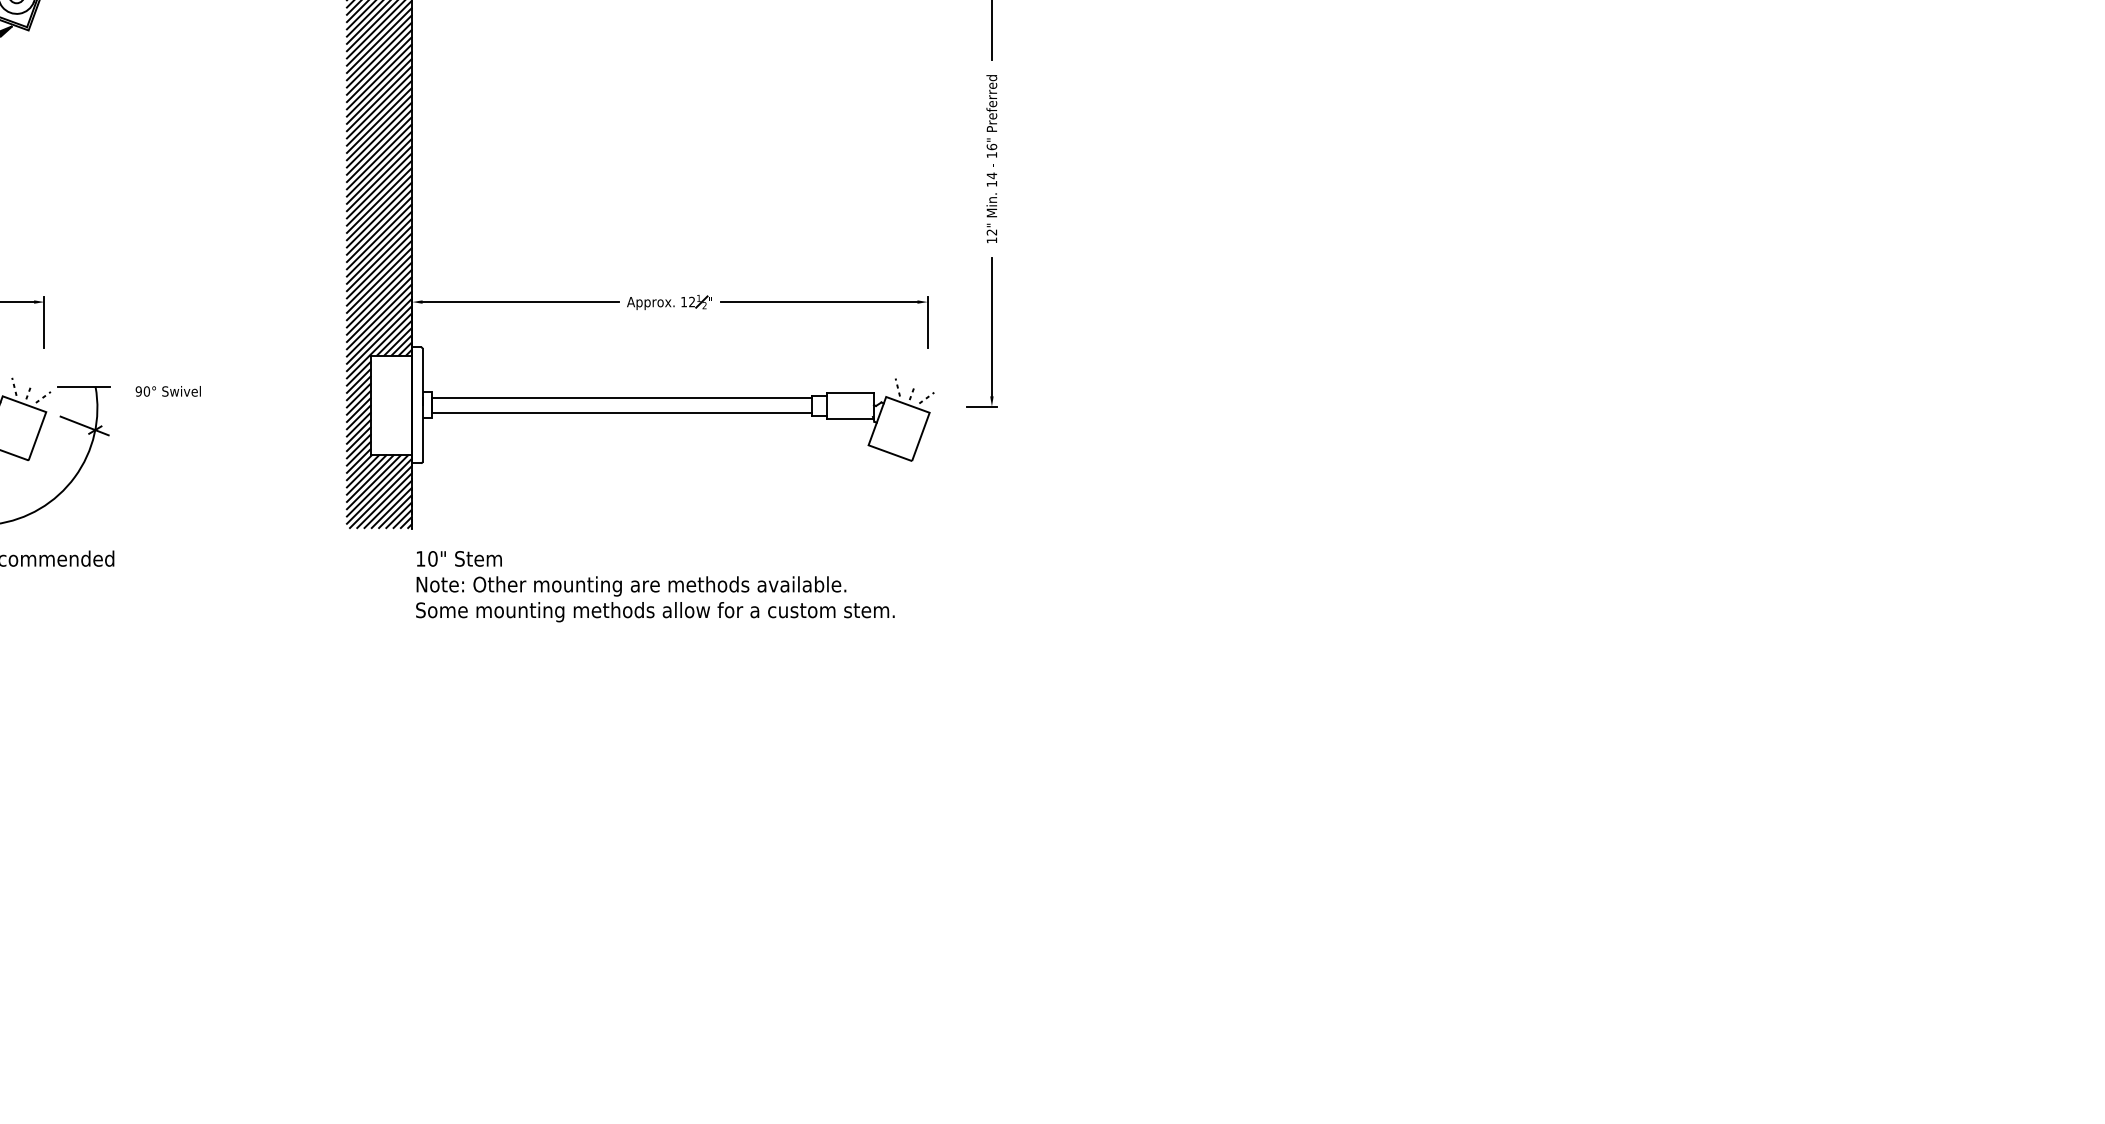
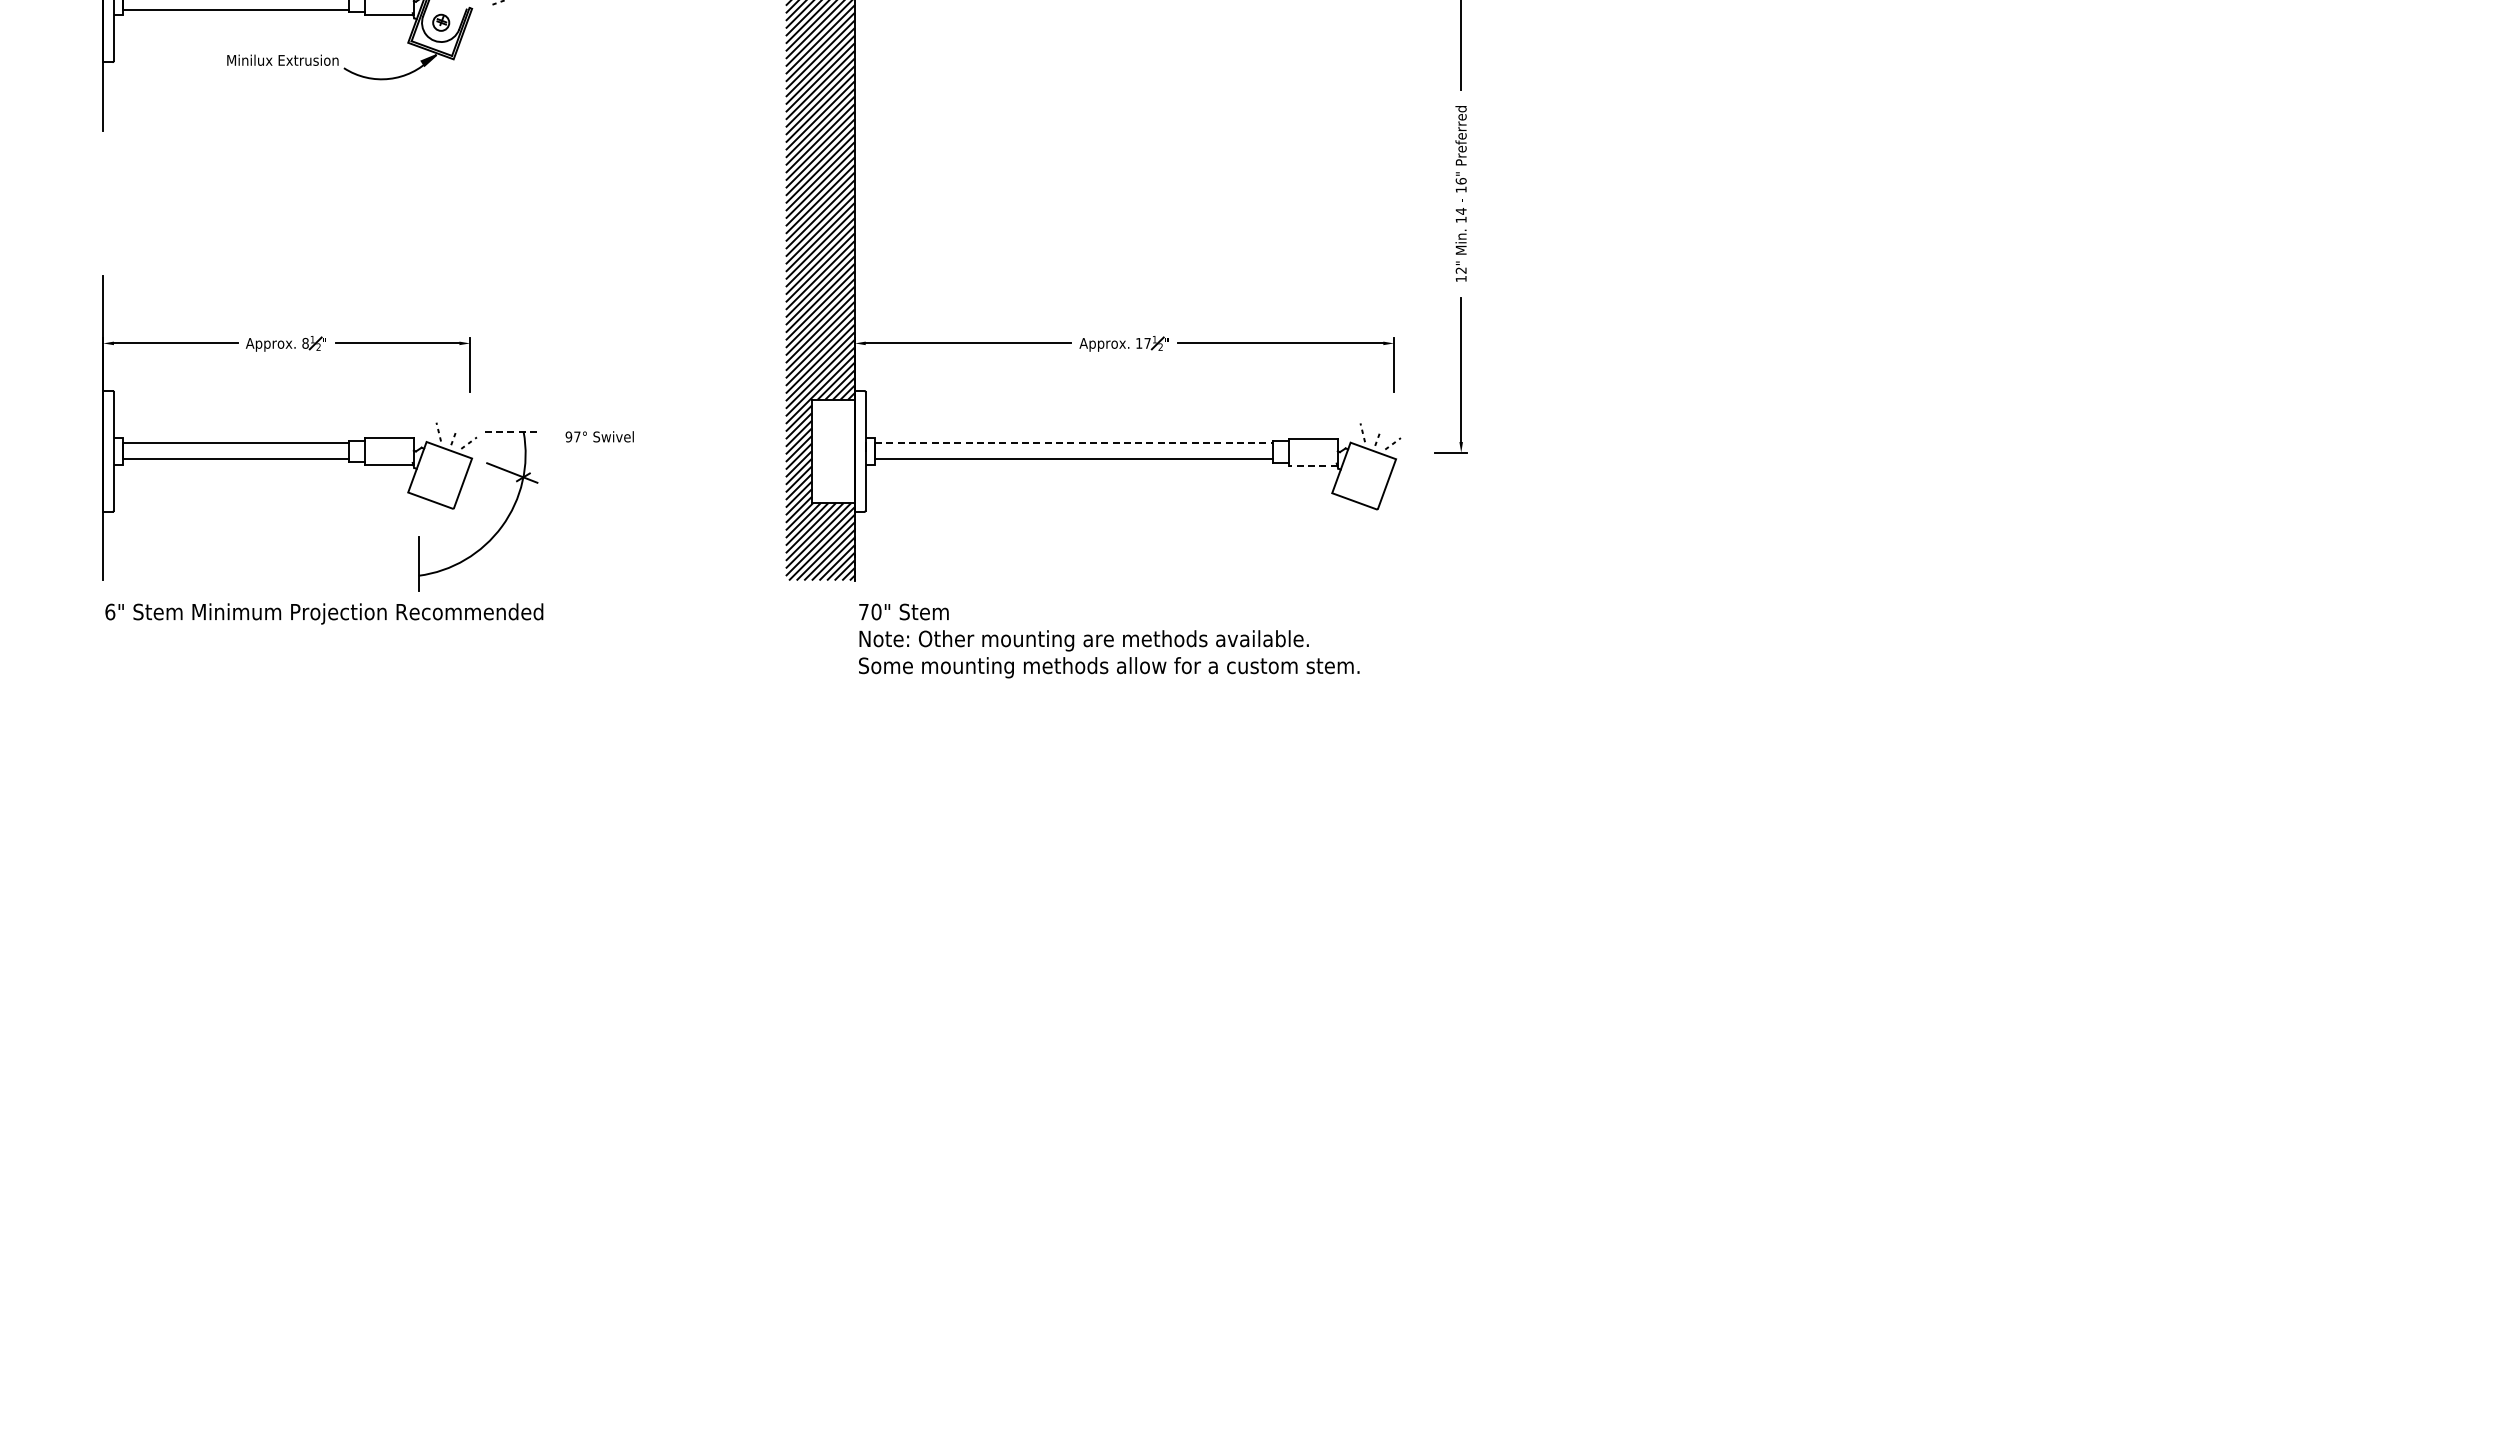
text: (692, 301) -> (1147, 342), 12 -> 17
line: (83, 387) -> (511, 432), solid -> dashed
text: (147, 391) -> (577, 436), 90° -> 97°
line: (622, 397) -> (1074, 443), solid -> dashed
line: (849, 418) -> (1312, 465), solid -> dashed
text: (420, 559) -> (863, 612), 10" -> 70"

